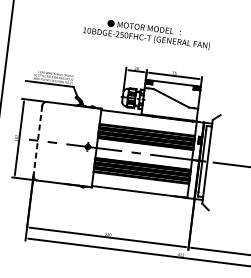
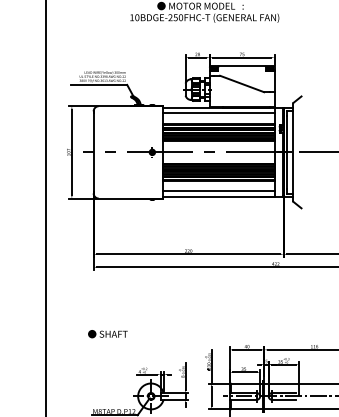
line: (148, 120) -> (218, 113), added
line: (37, 140) -> (93, 152), dashed -> solid
line: (139, 187) -> (218, 191), added

